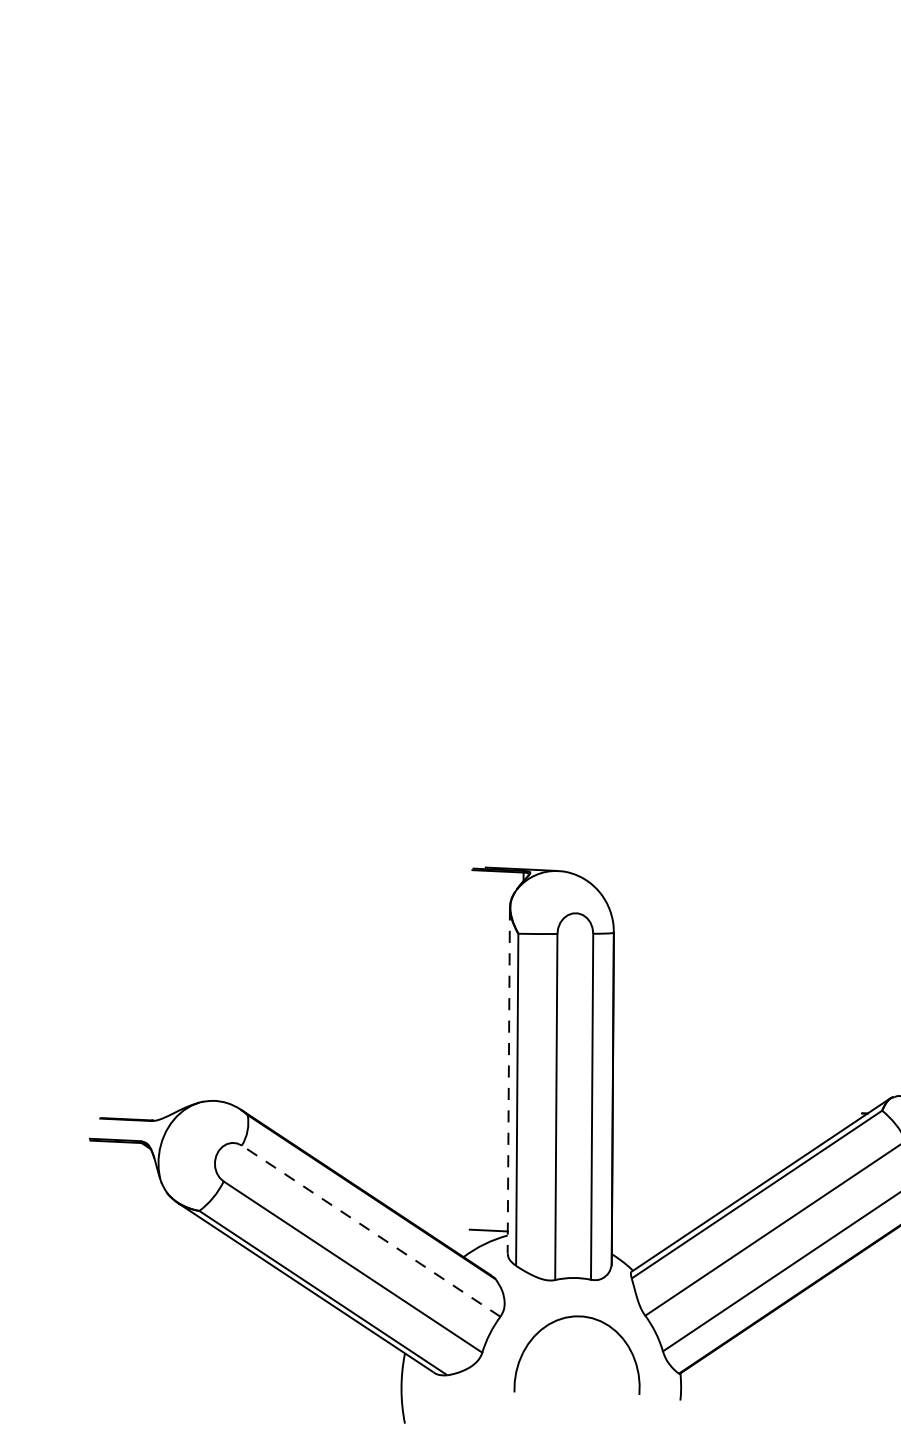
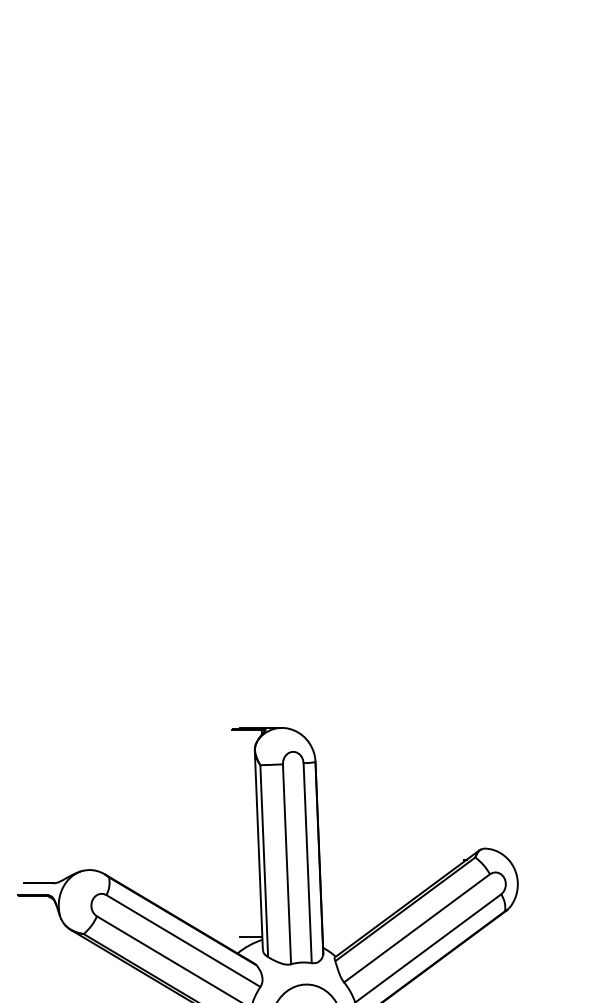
line: (508, 1079) -> (258, 849), dashed -> solid
line: (371, 1231) -> (183, 941), dashed -> solid

